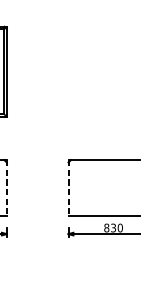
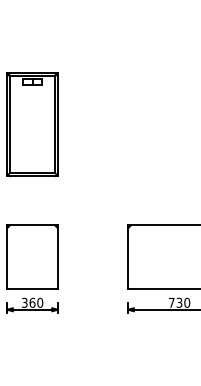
line: (6, 188) -> (57, 257), dashed -> solid
line: (68, 188) -> (128, 257), dashed -> solid
text: (106, 227) -> (171, 302), 830 -> 730

